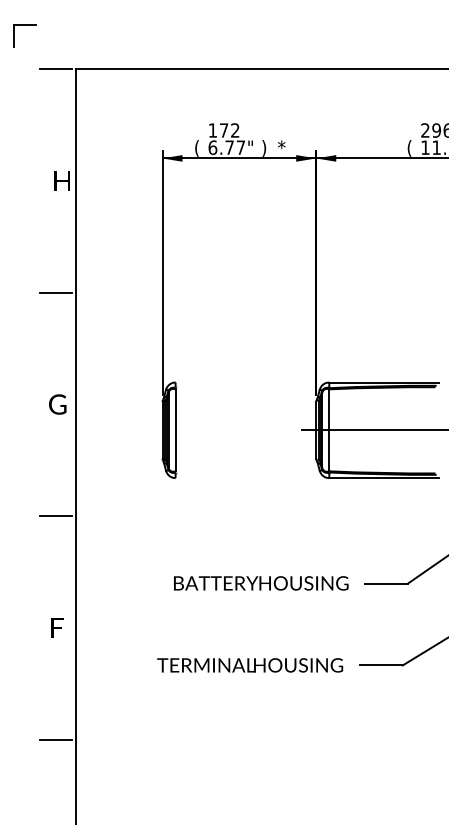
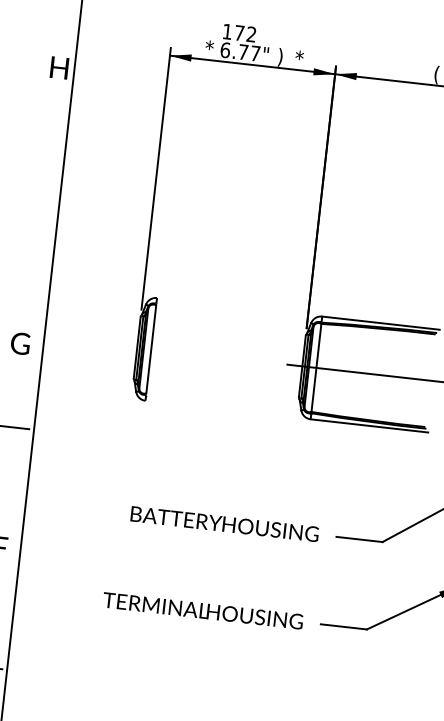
text: (197, 148) -> (208, 49), ( -> *
line: (55, 292) -> (38, 186), removed
text: (57, 404) -> (20, 343), moved

